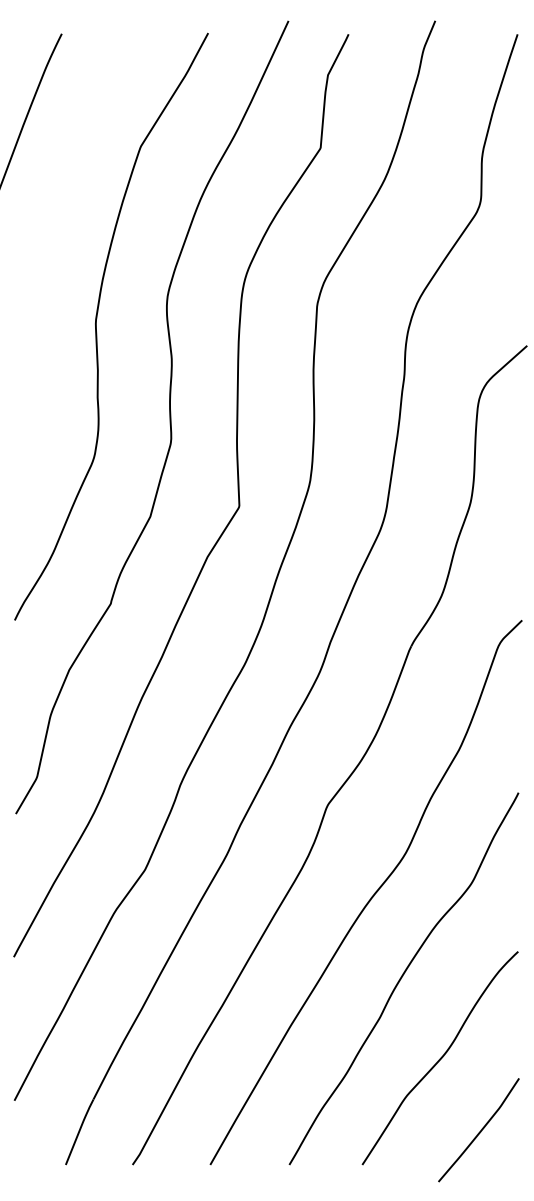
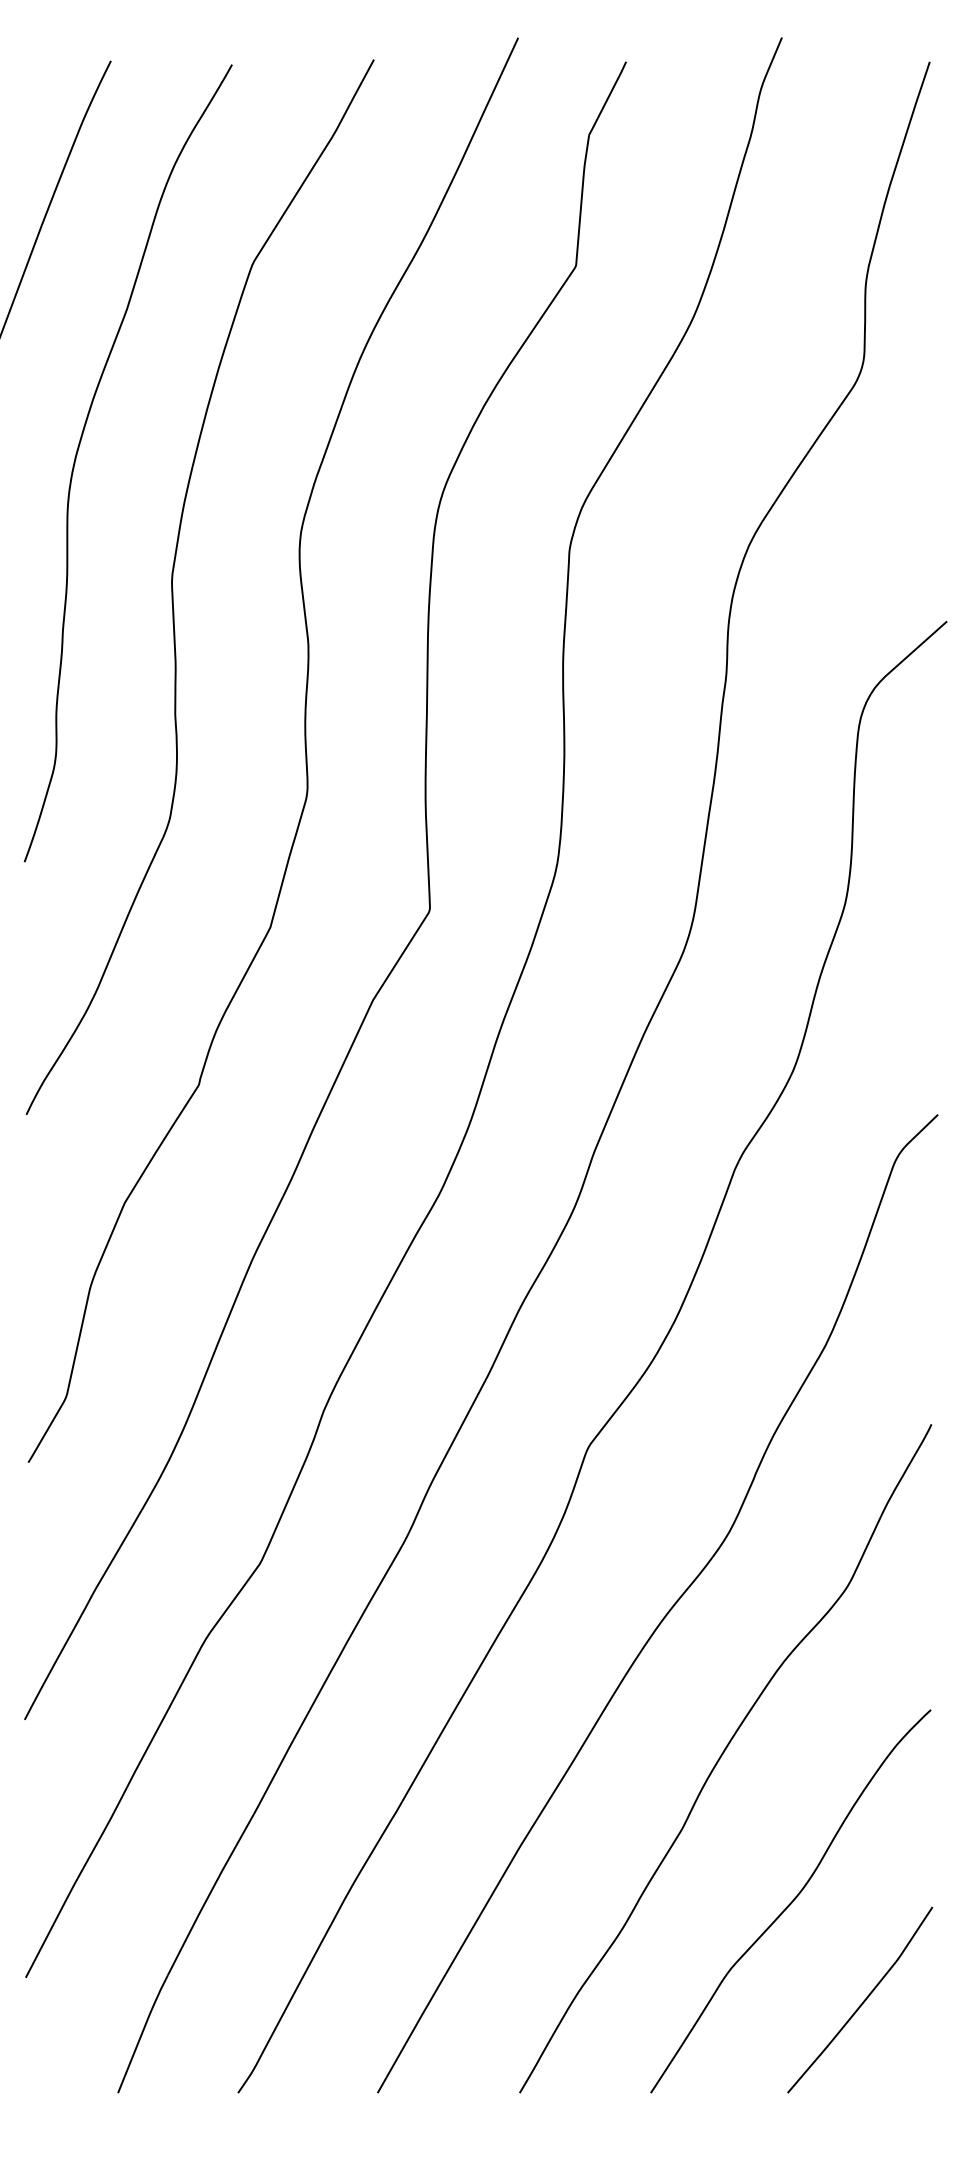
curve: (45, 247) -> (81, 444), added
curve: (479, 1131) -> (861, 2002), moved

